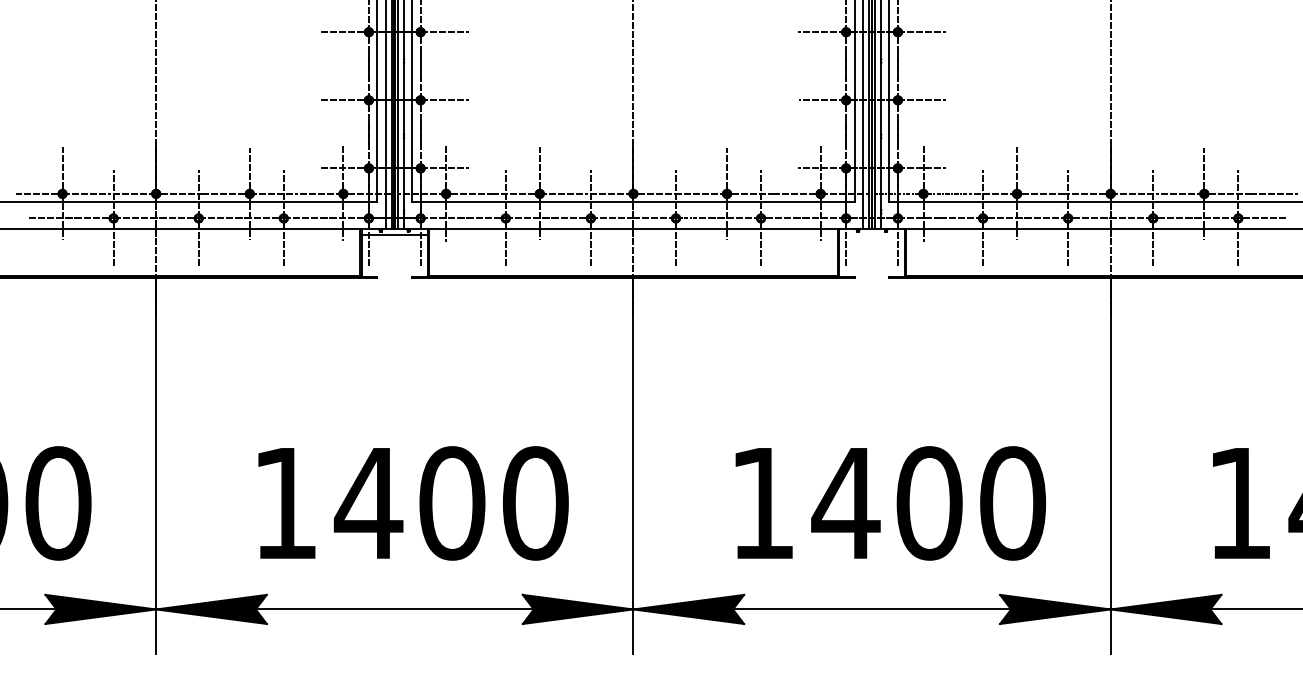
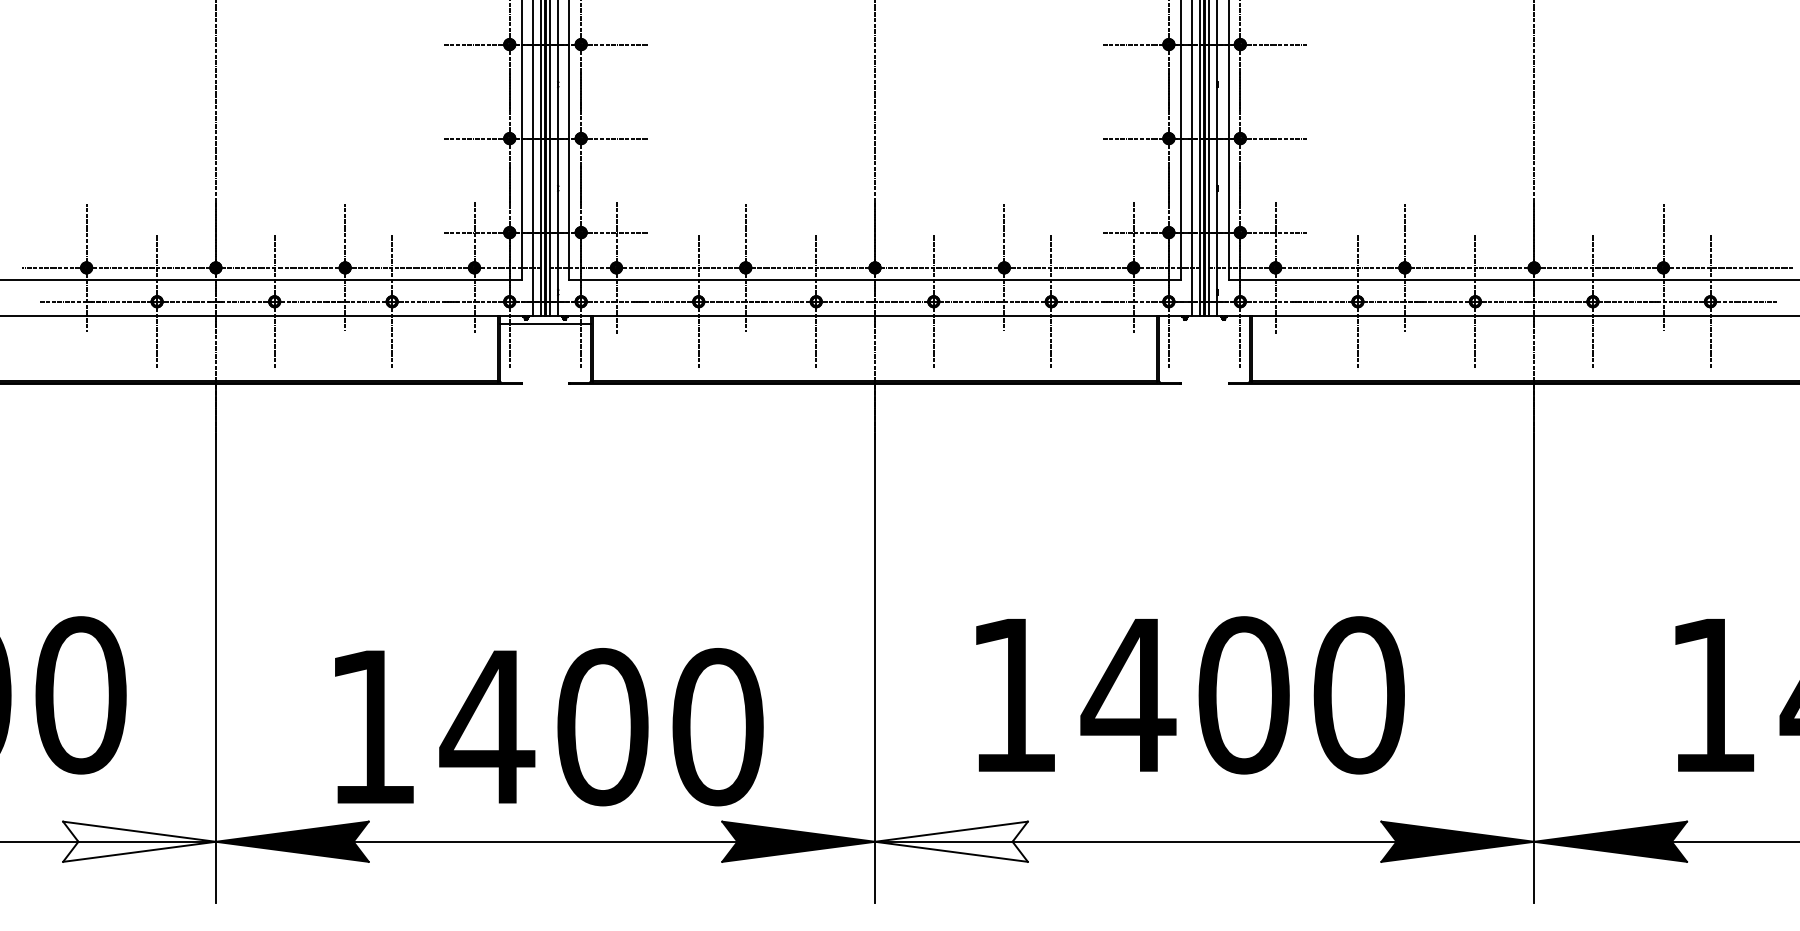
text: (413, 503) -> (549, 727), moved
text: (890, 503) -> (1190, 695), moved
fill: (100, 608) -> (139, 840), removed
fill: (688, 608) -> (951, 840), removed

